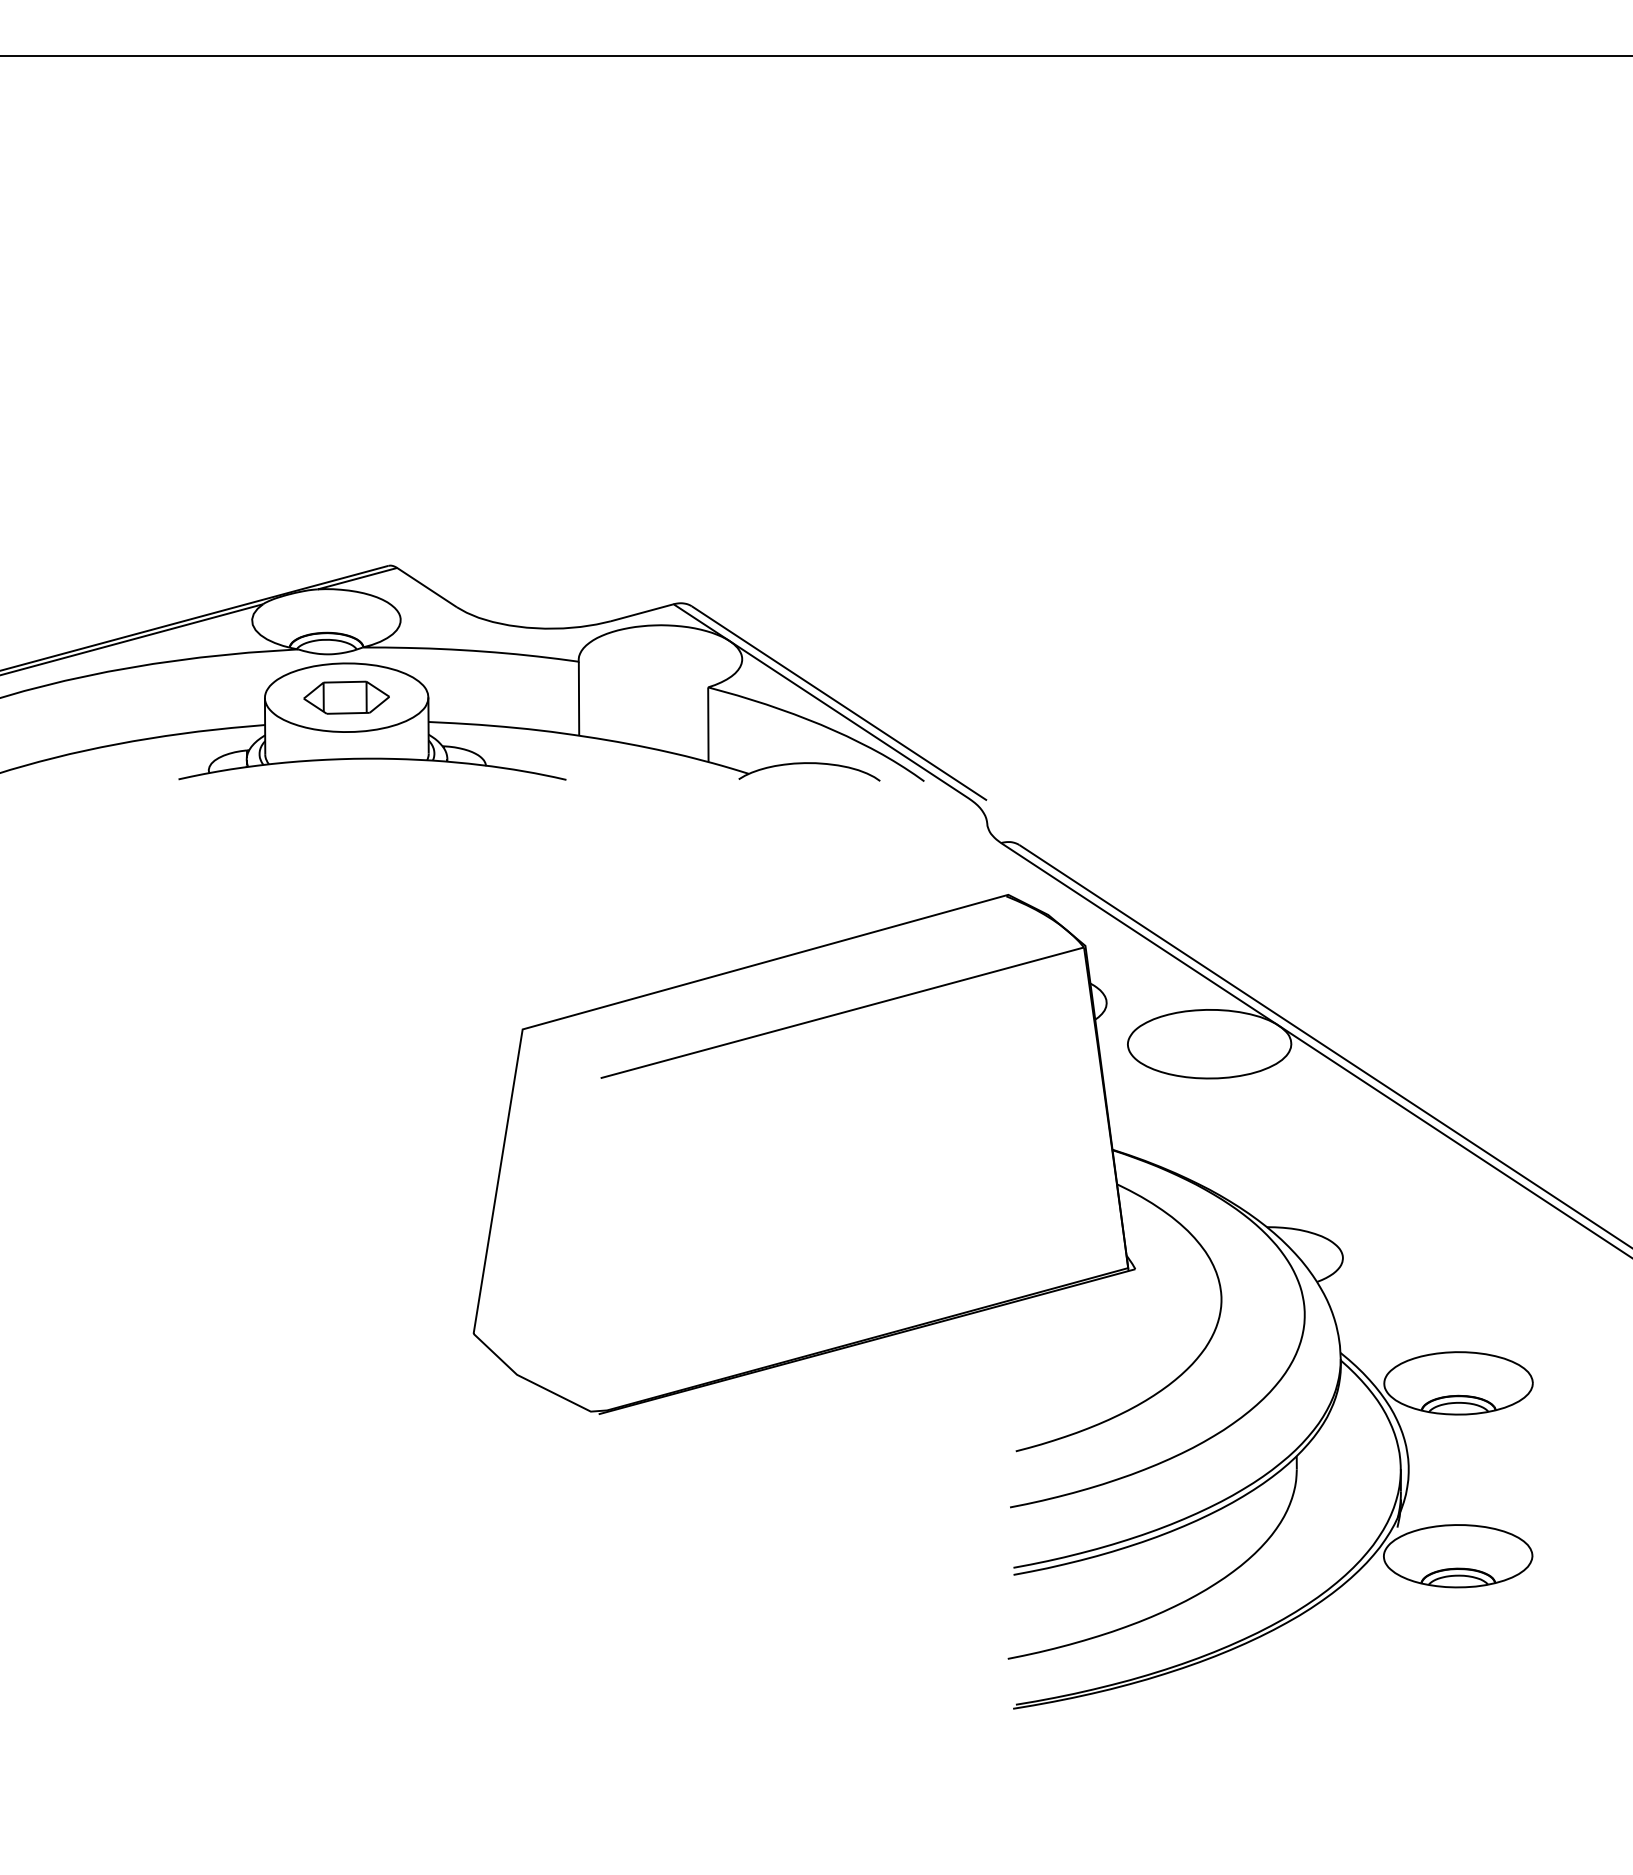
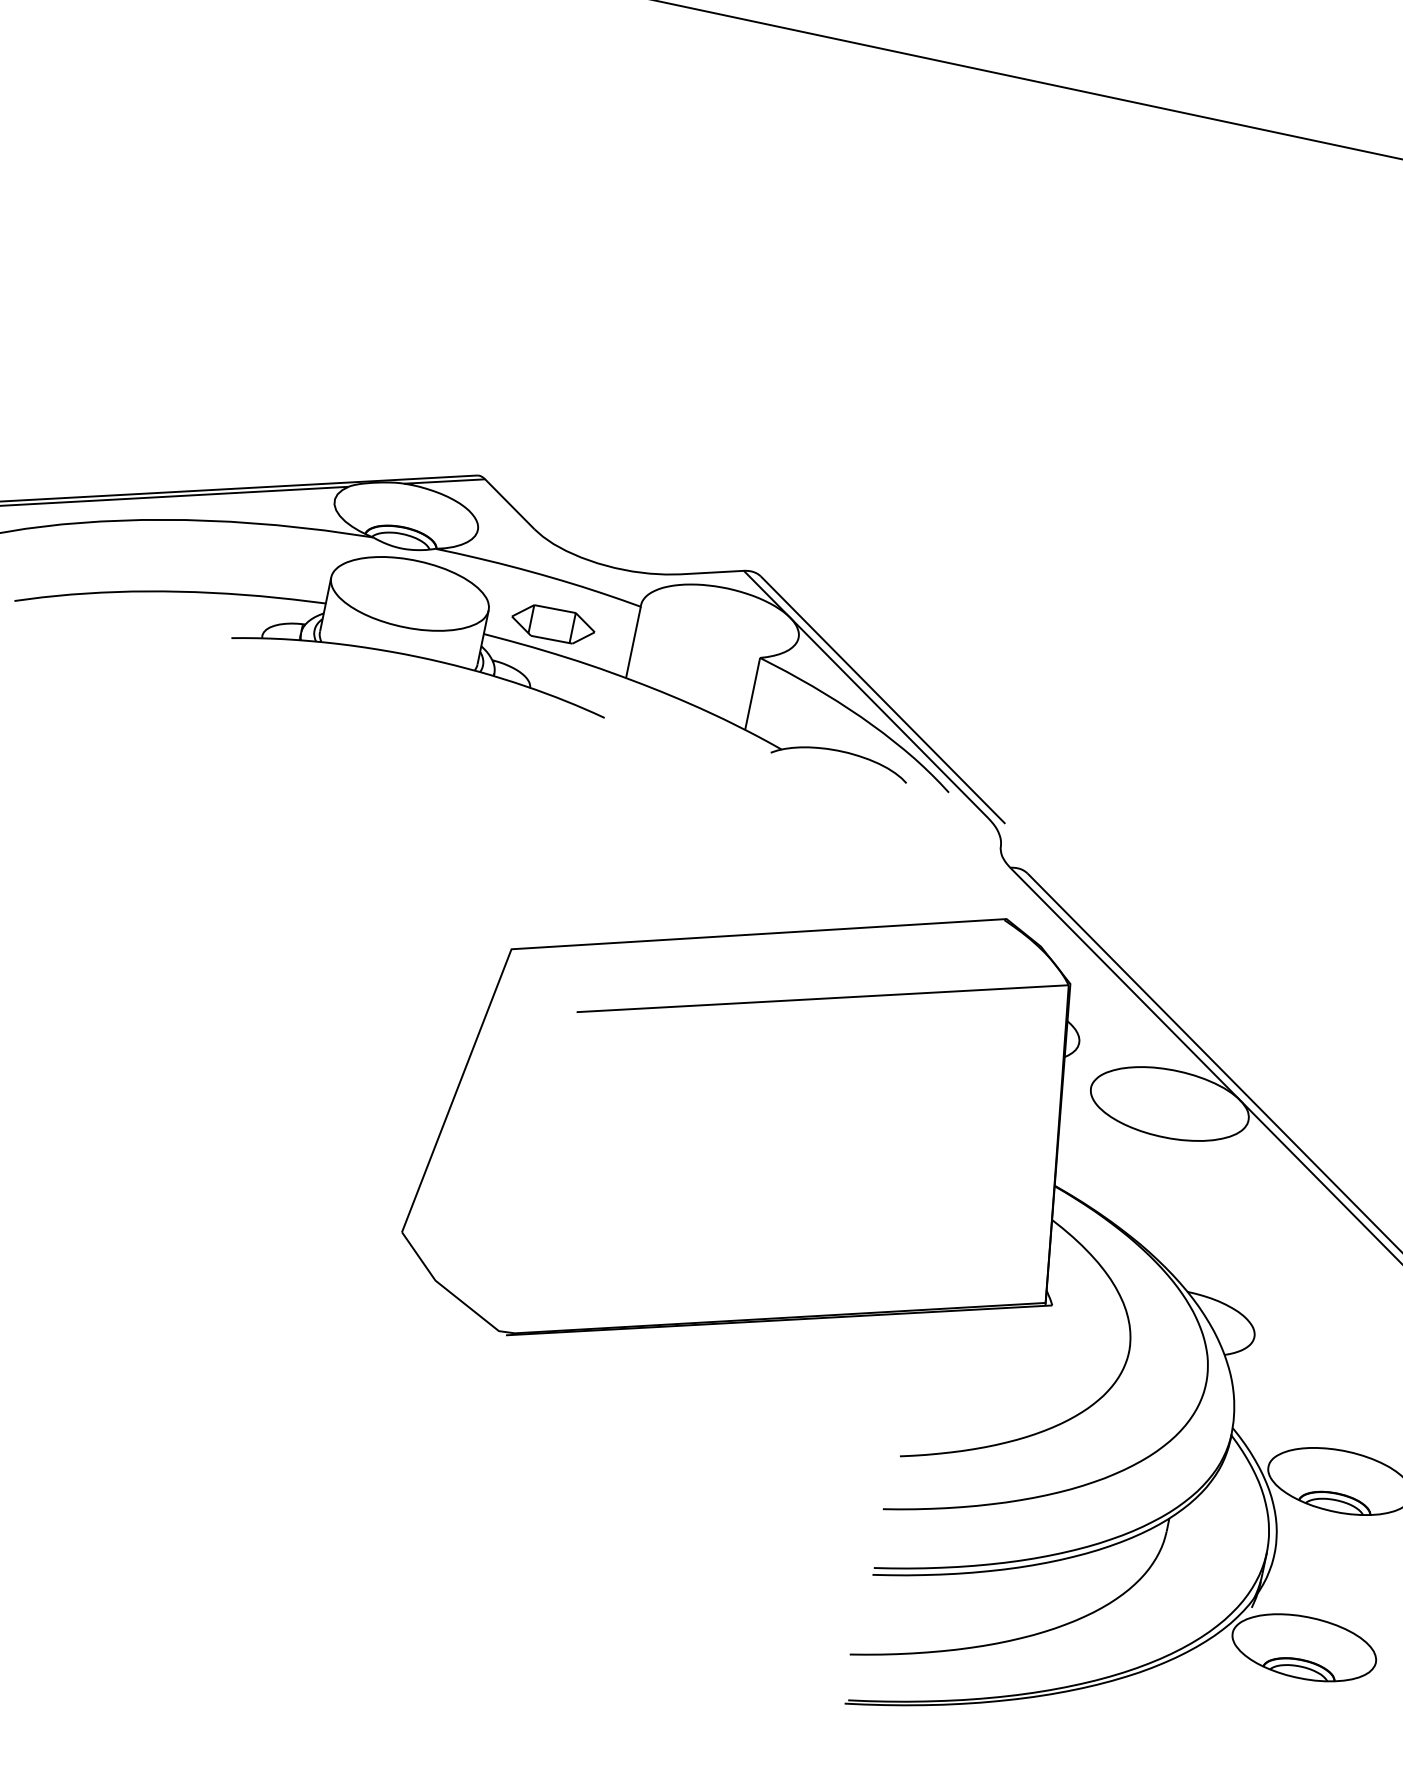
part: (346, 697) -> (553, 624), moved

